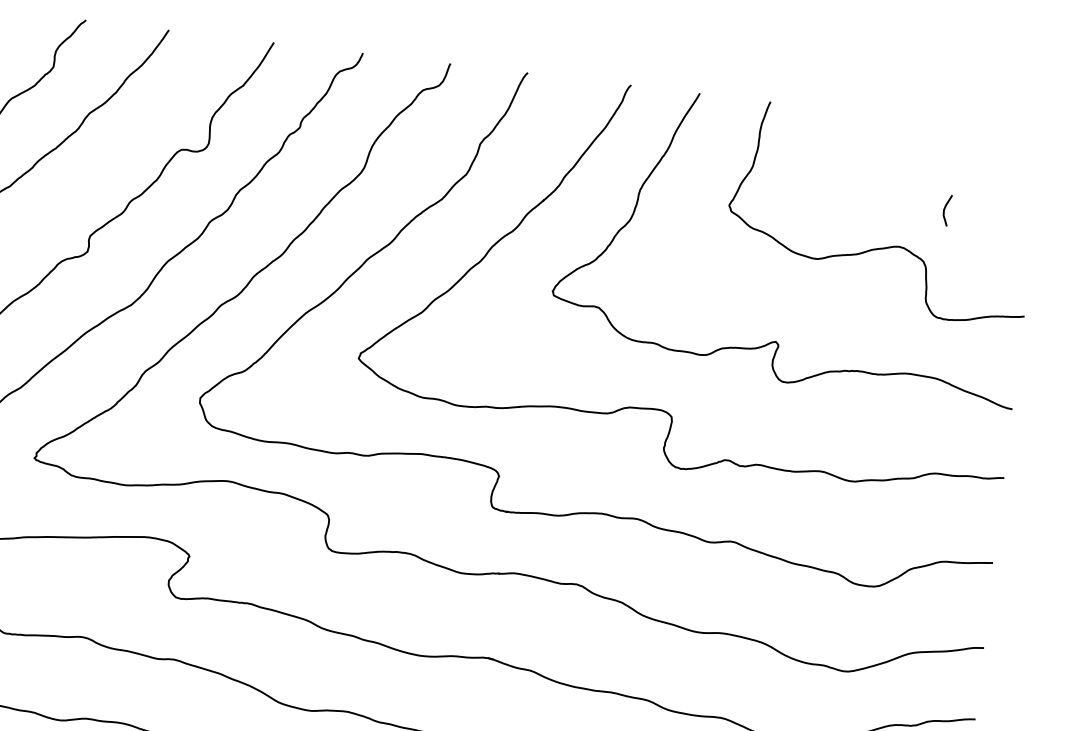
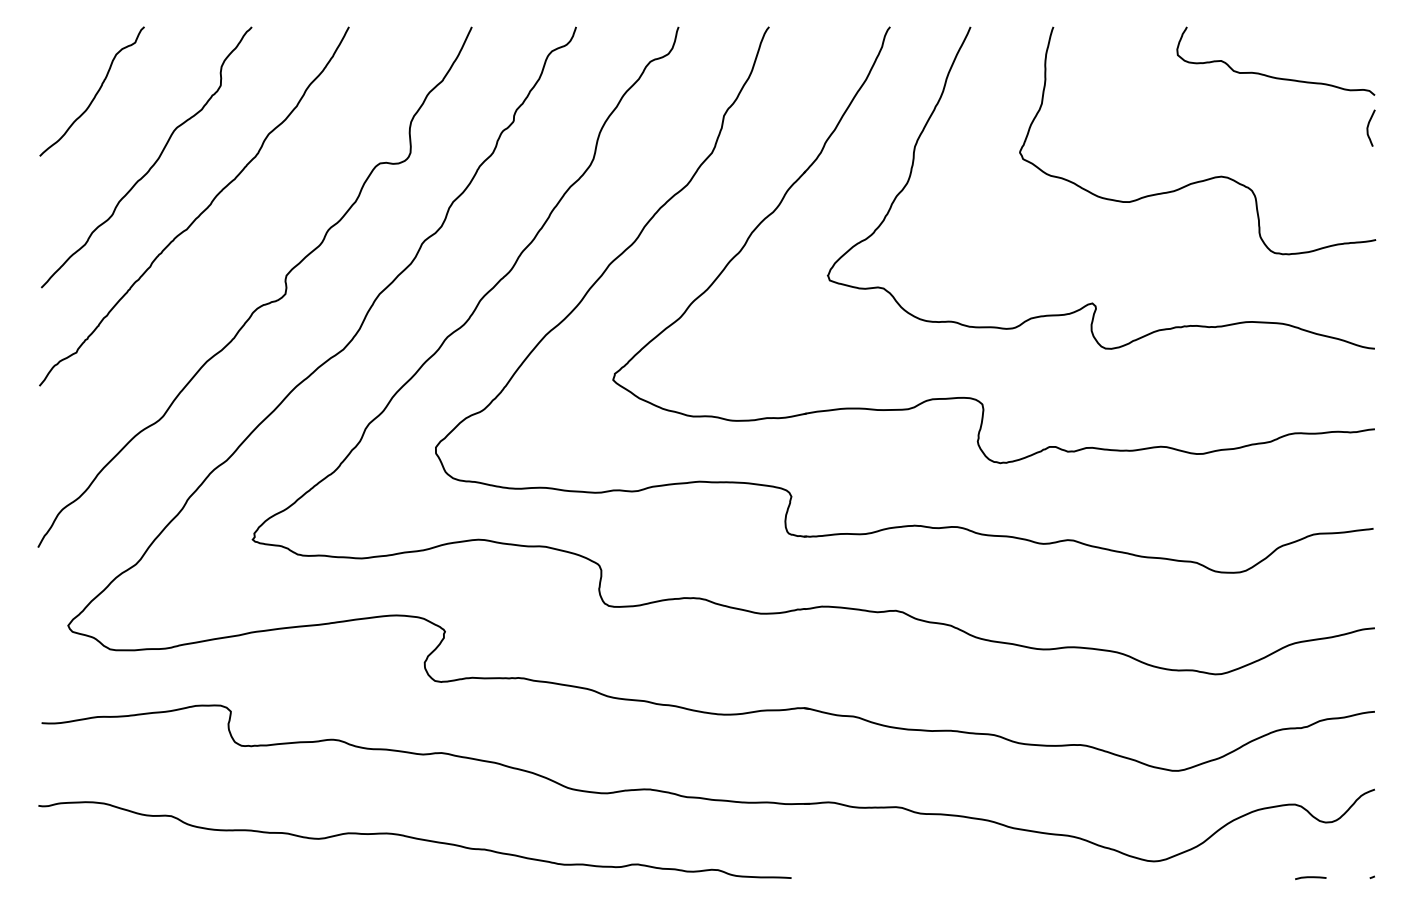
curve: (951, 165) -> (1270, 75), added
curve: (944, 209) -> (1368, 127), moved

